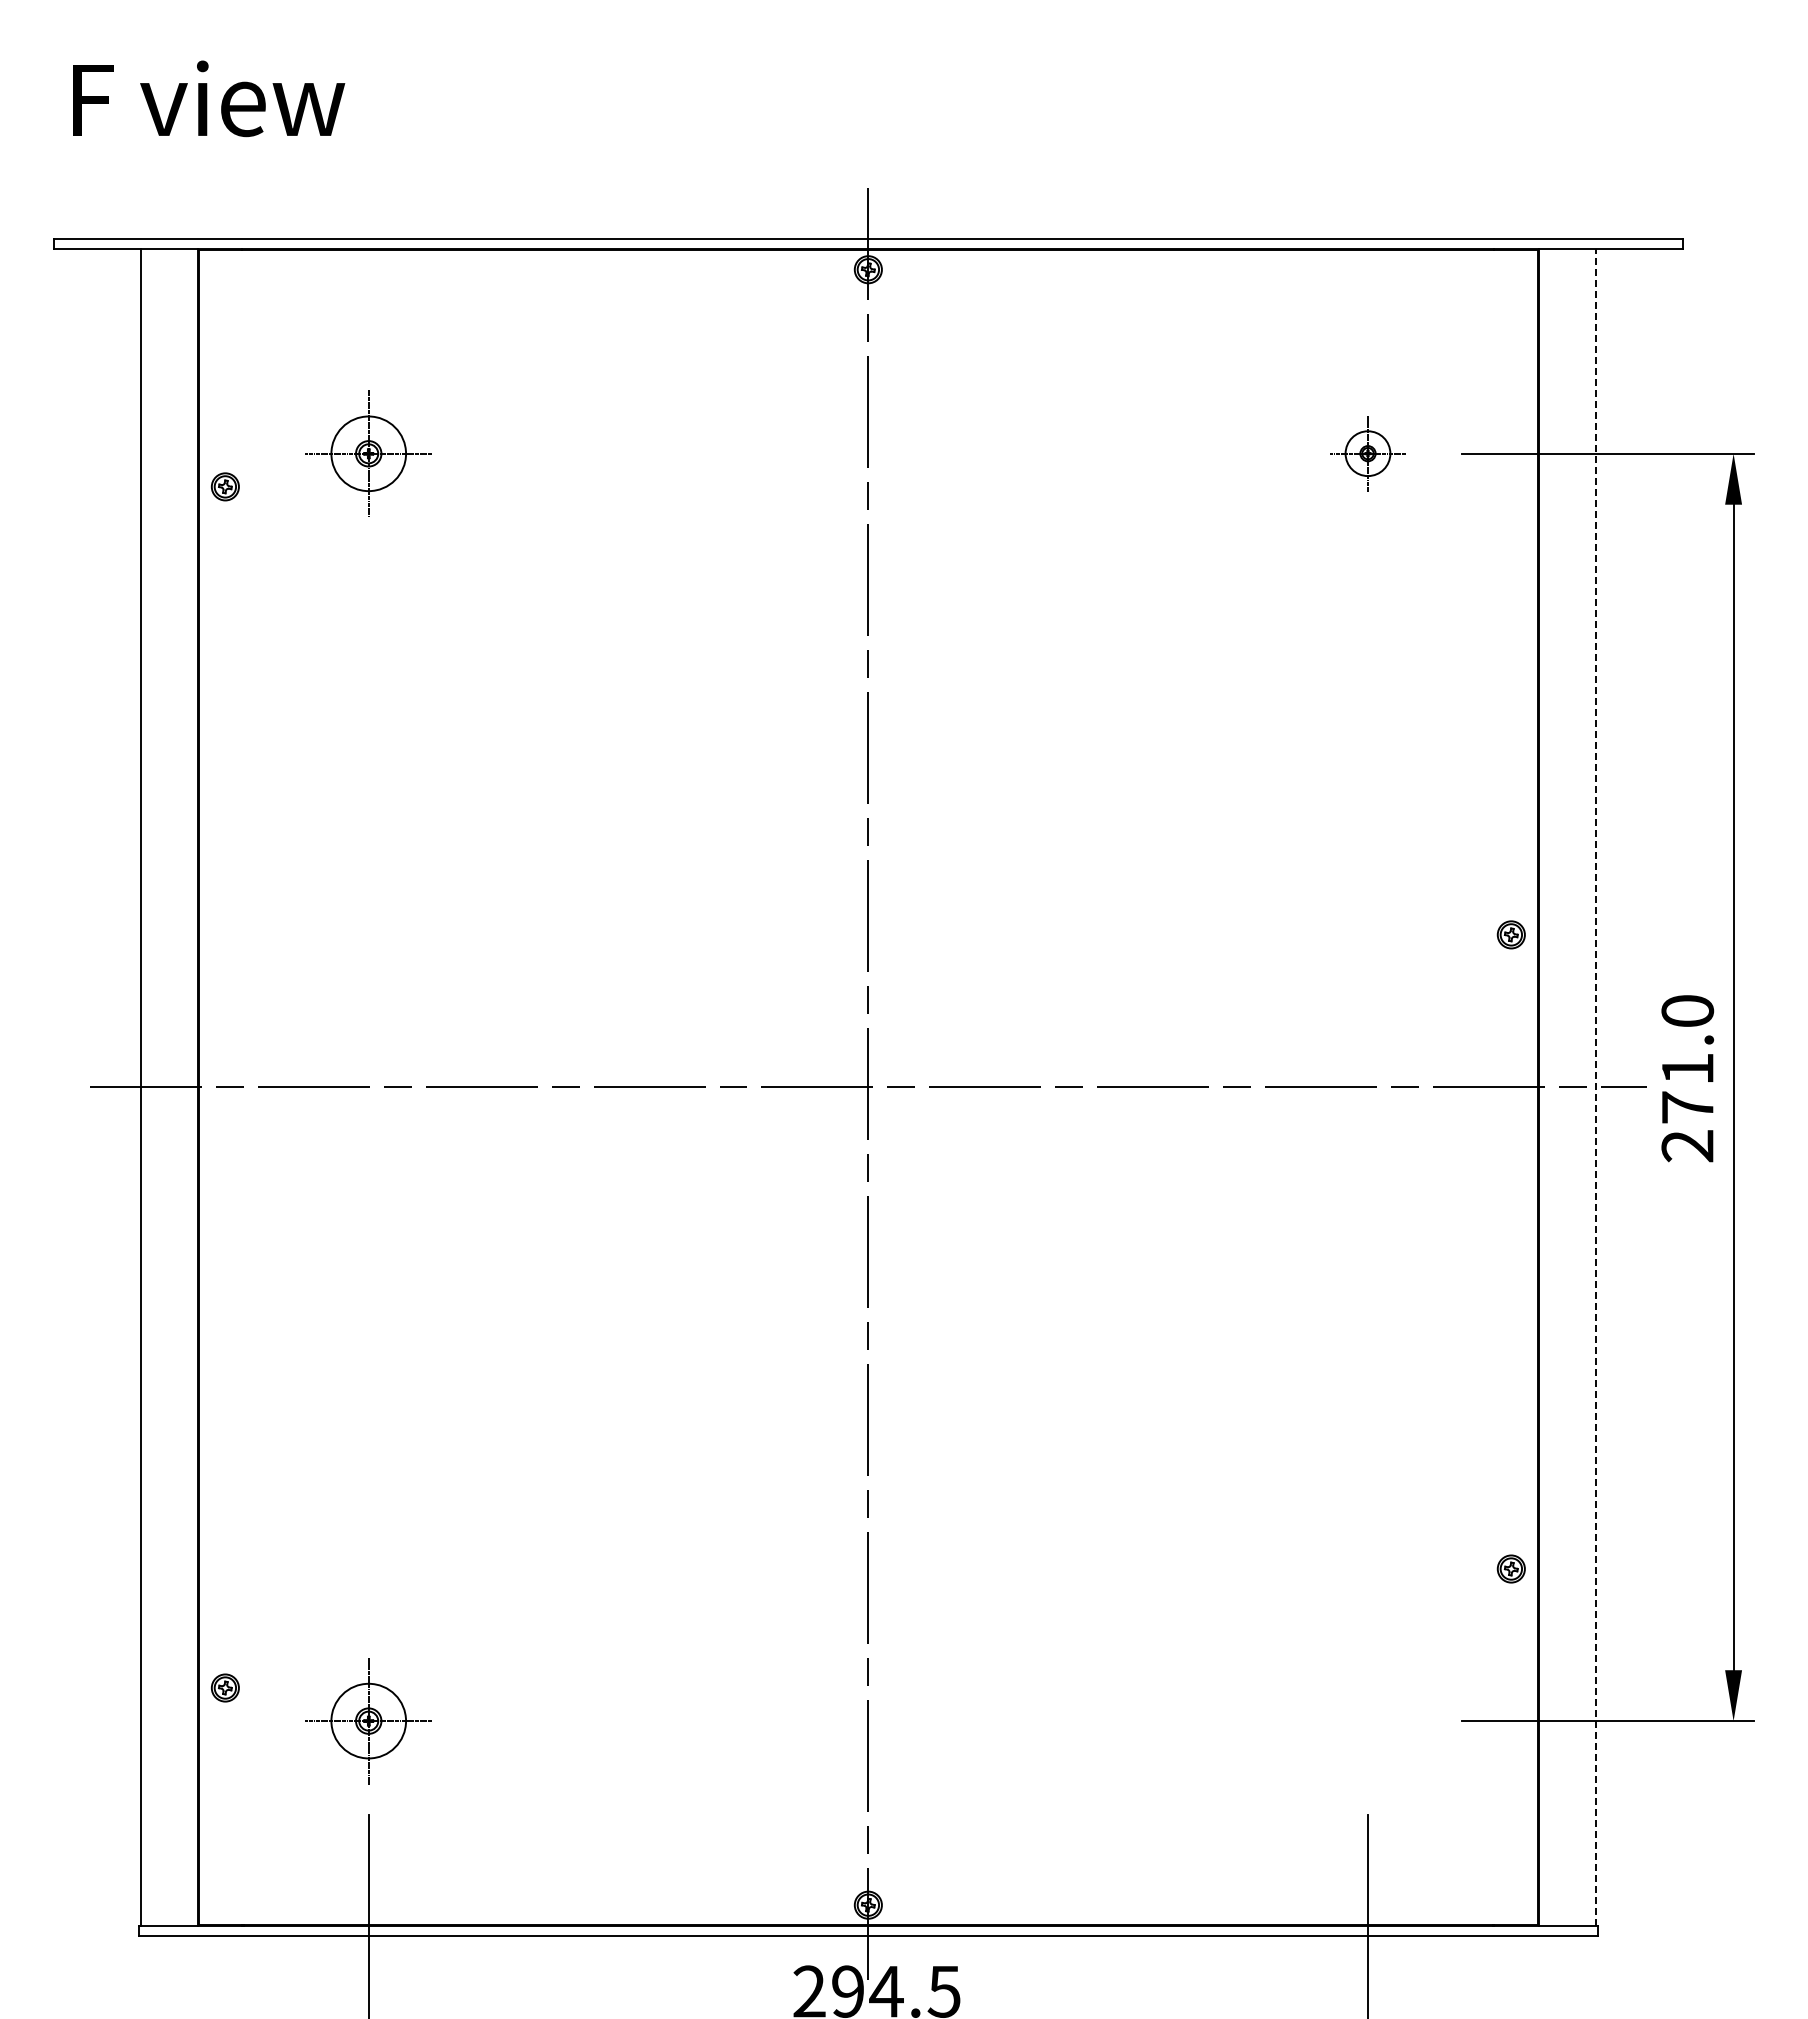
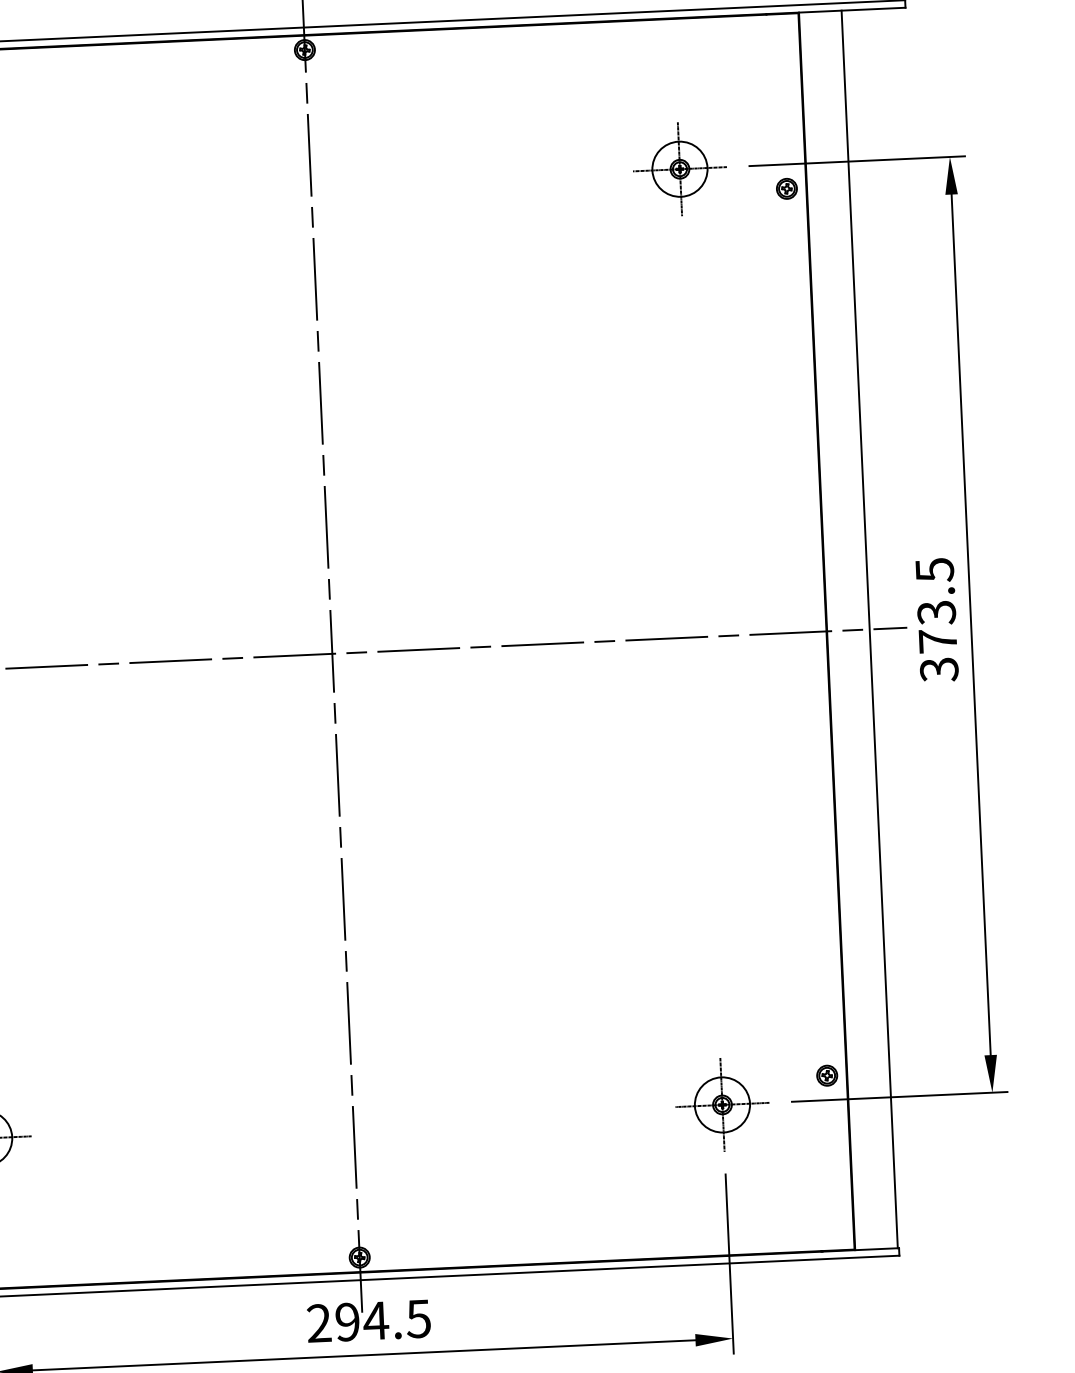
part: (1367, 453) -> (679, 169), size x1.67
part: (1510, 934) -> (786, 188), moved
text: (1687, 1078) -> (936, 619), 271.0 -> 373.5
line: (1596, 1086) -> (869, 628), dashed -> solid
part: (1510, 1568) -> (826, 1075), moved
part: (1367, 1721) -> (722, 1105), added

